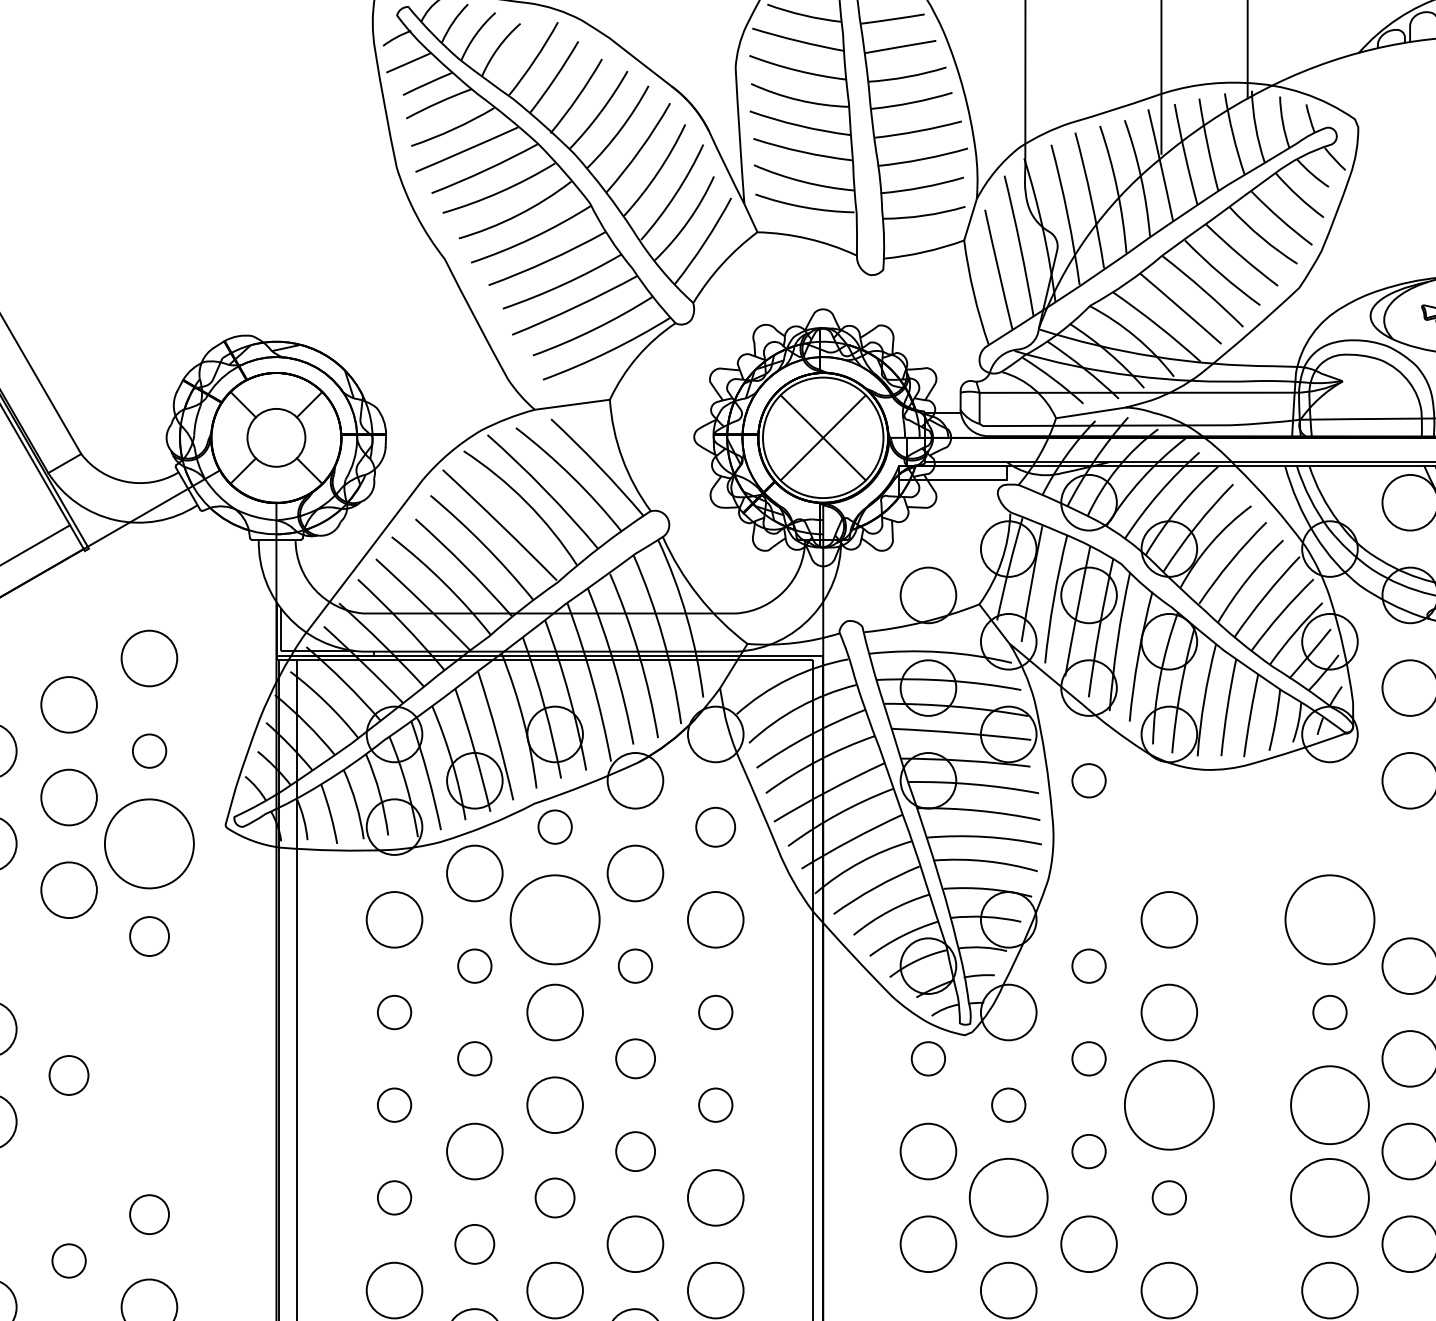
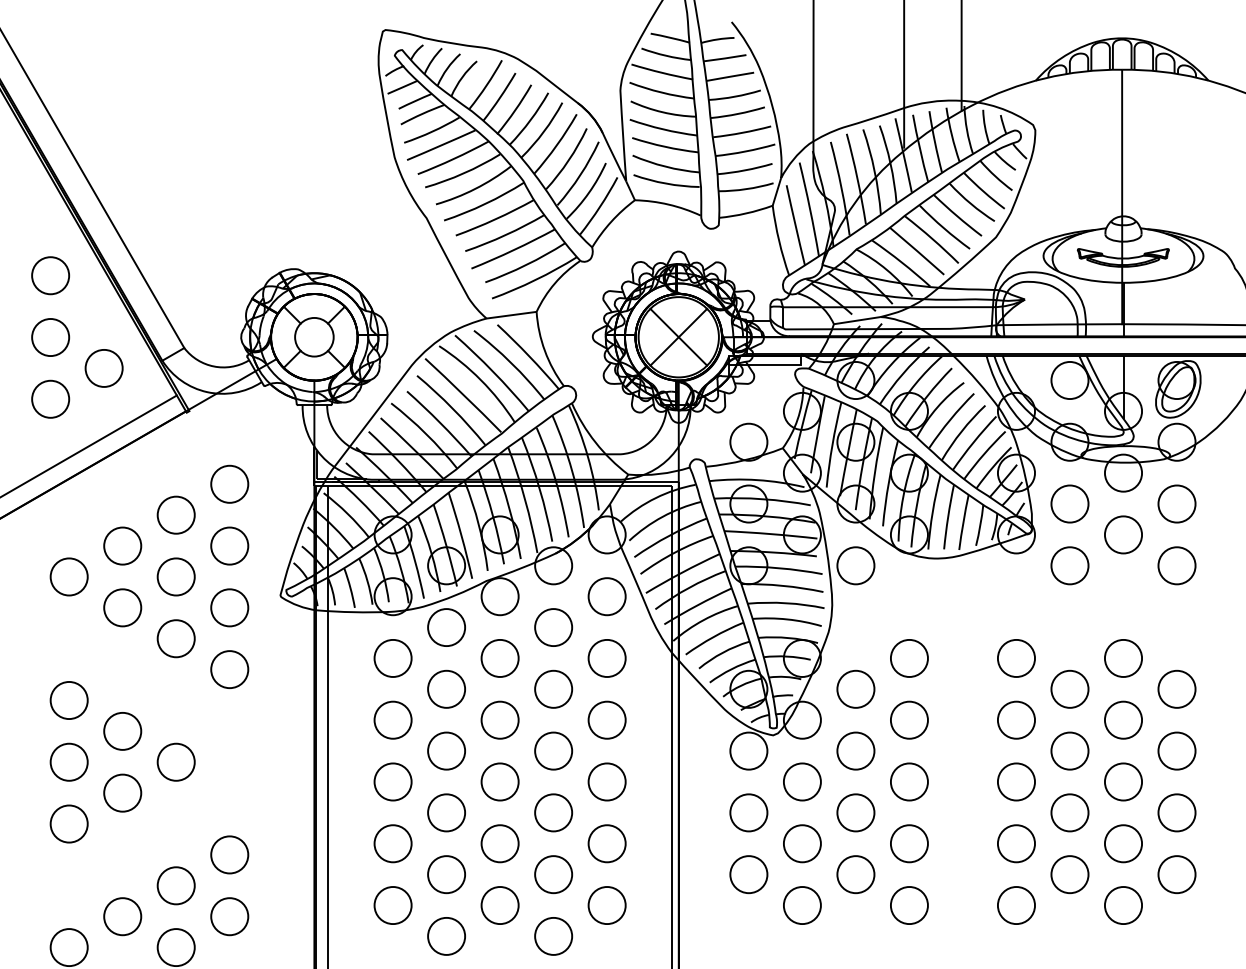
circle: (149, 750) -> (229, 545), size x1.67
circle: (1088, 780) -> (855, 565), size x1.67
circle: (554, 826) -> (499, 596), size x1.67
circle: (714, 826) -> (606, 596), size x1.43
circle: (149, 843) -> (229, 607), size x0.62
circle: (554, 918) -> (499, 657), size x0.62
circle: (1330, 918) -> (1016, 657), size x0.62
circle: (149, 936) -> (229, 669), size x1.43
circle: (474, 964) -> (446, 688), size x1.67
circle: (635, 964) -> (553, 688), size x1.67
circle: (1088, 964) -> (855, 688), size x1.67
circle: (393, 1011) -> (392, 719), size x1.67
circle: (714, 1011) -> (606, 719), size x1.67
circle: (1330, 1011) -> (1016, 719), size x1.67
circle: (474, 1057) -> (446, 750), size x1.67
circle: (635, 1057) -> (553, 750), size x1.43
circle: (927, 1057) -> (748, 750), size x1.67
circle: (1088, 1057) -> (855, 750), size x1.67
circle: (68, 1074) -> (175, 761), size x1.43
circle: (393, 1104) -> (392, 781), size x1.67
circle: (714, 1104) -> (606, 781), size x1.67
circle: (1007, 1104) -> (801, 781), size x1.67
circle: (1167, 1104) -> (908, 781), size x0.62
circle: (1330, 1104) -> (1016, 781), size x0.71
circle: (635, 1150) -> (553, 812), size x1.43
circle: (1088, 1150) -> (855, 812), size x1.67
circle: (393, 1197) -> (392, 843), size x1.67
circle: (554, 1197) -> (499, 843), size x1.43
circle: (1008, 1197) -> (802, 843), size x0.71
circle: (1167, 1197) -> (908, 843), size x1.67
circle: (1330, 1197) -> (1016, 843), size x0.71
circle: (149, 1214) -> (229, 854), size x1.43
circle: (474, 1244) -> (446, 874), size x1.43
circle: (68, 1260) -> (175, 885), size x1.67

